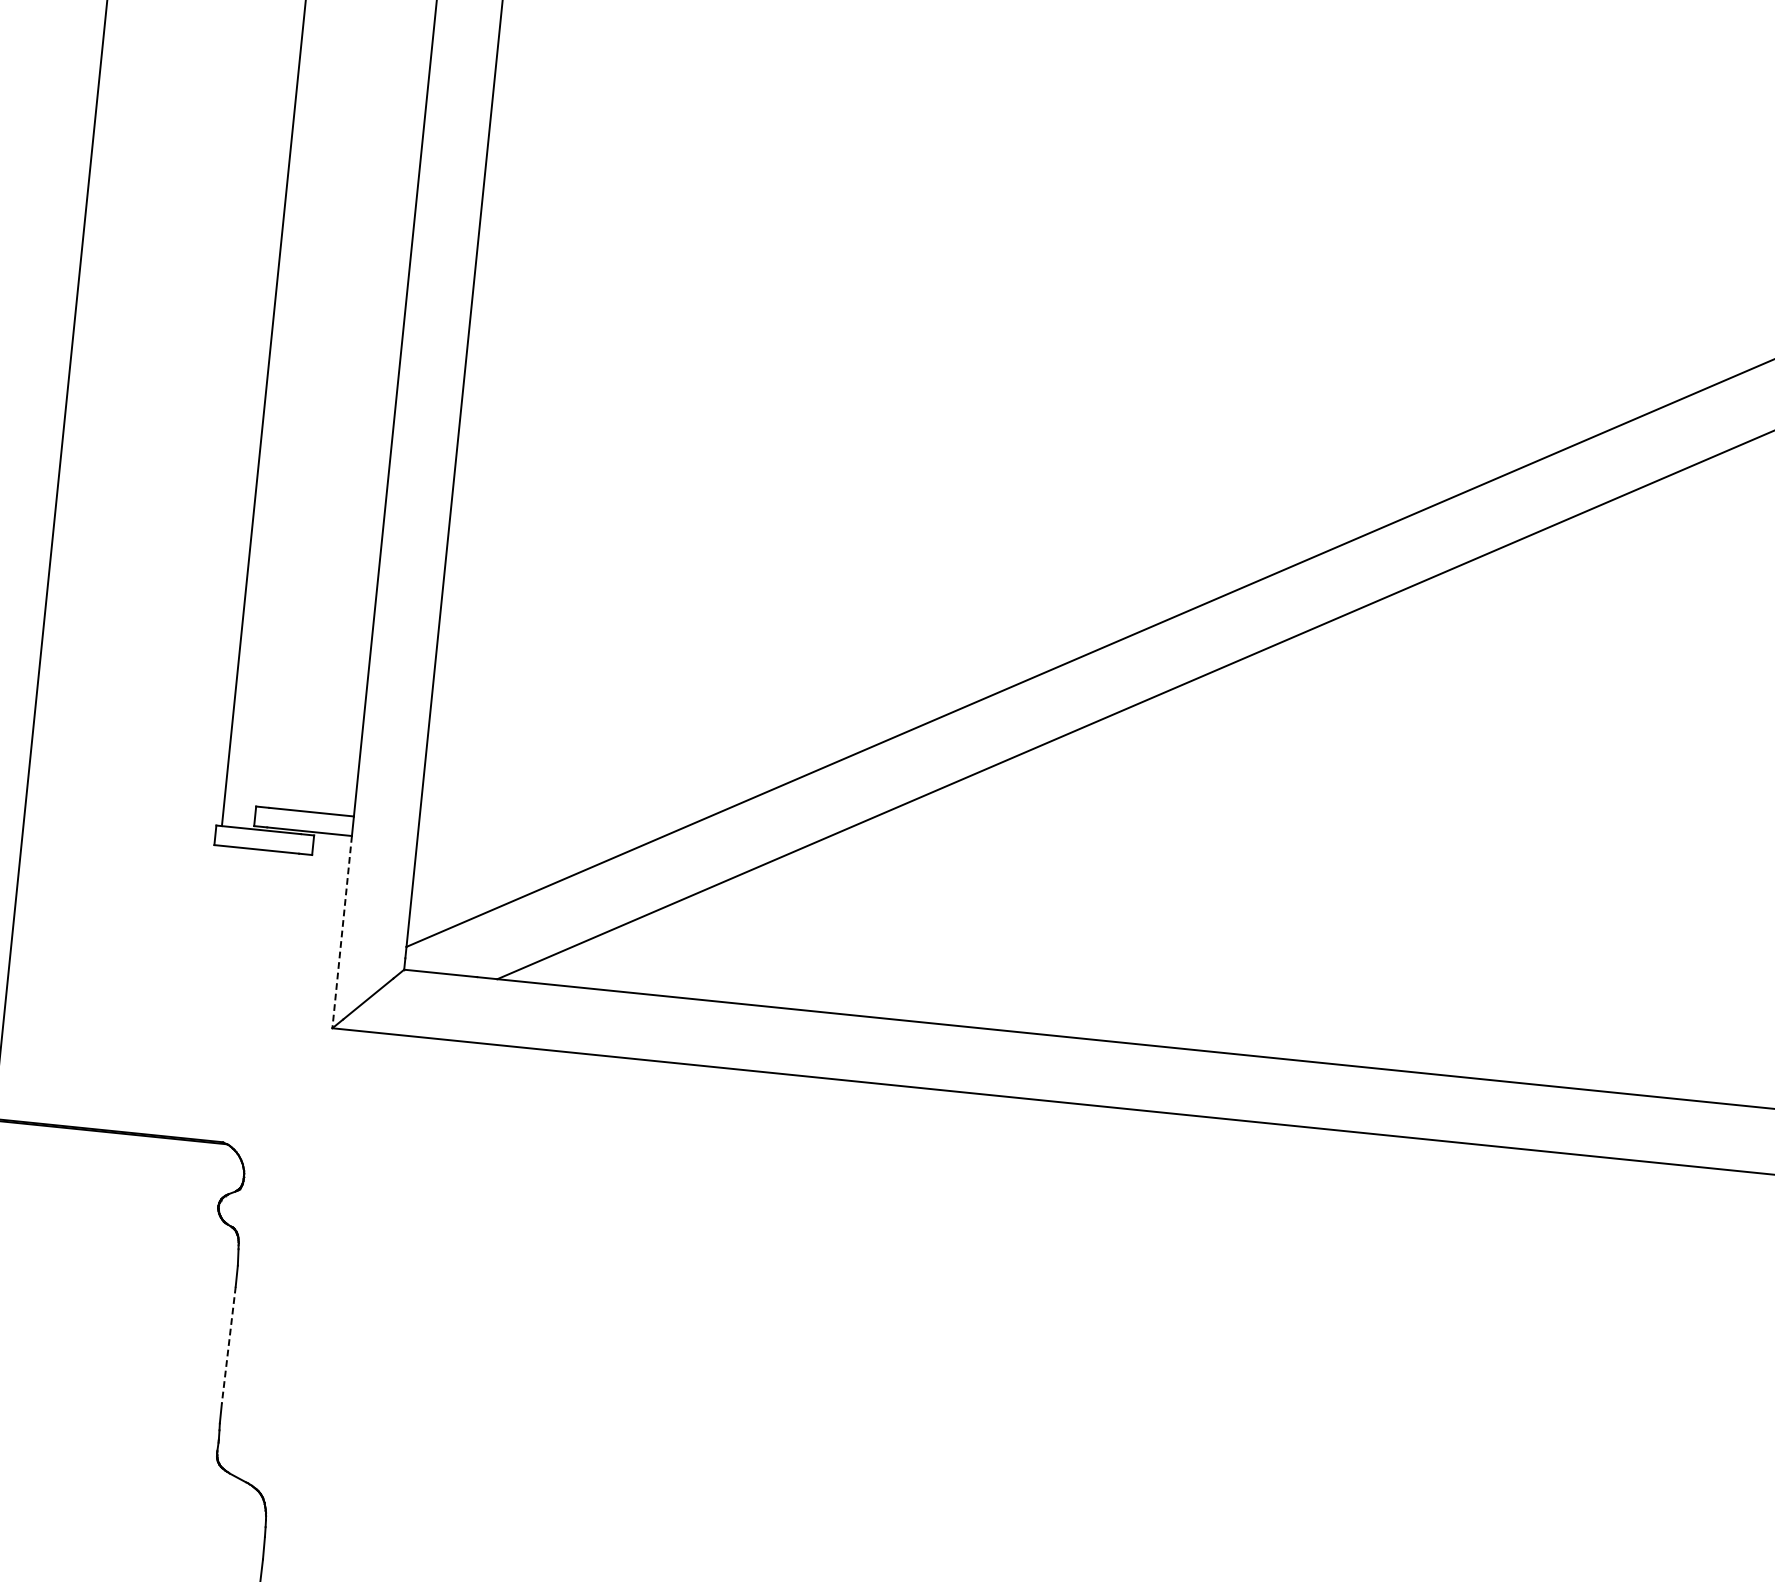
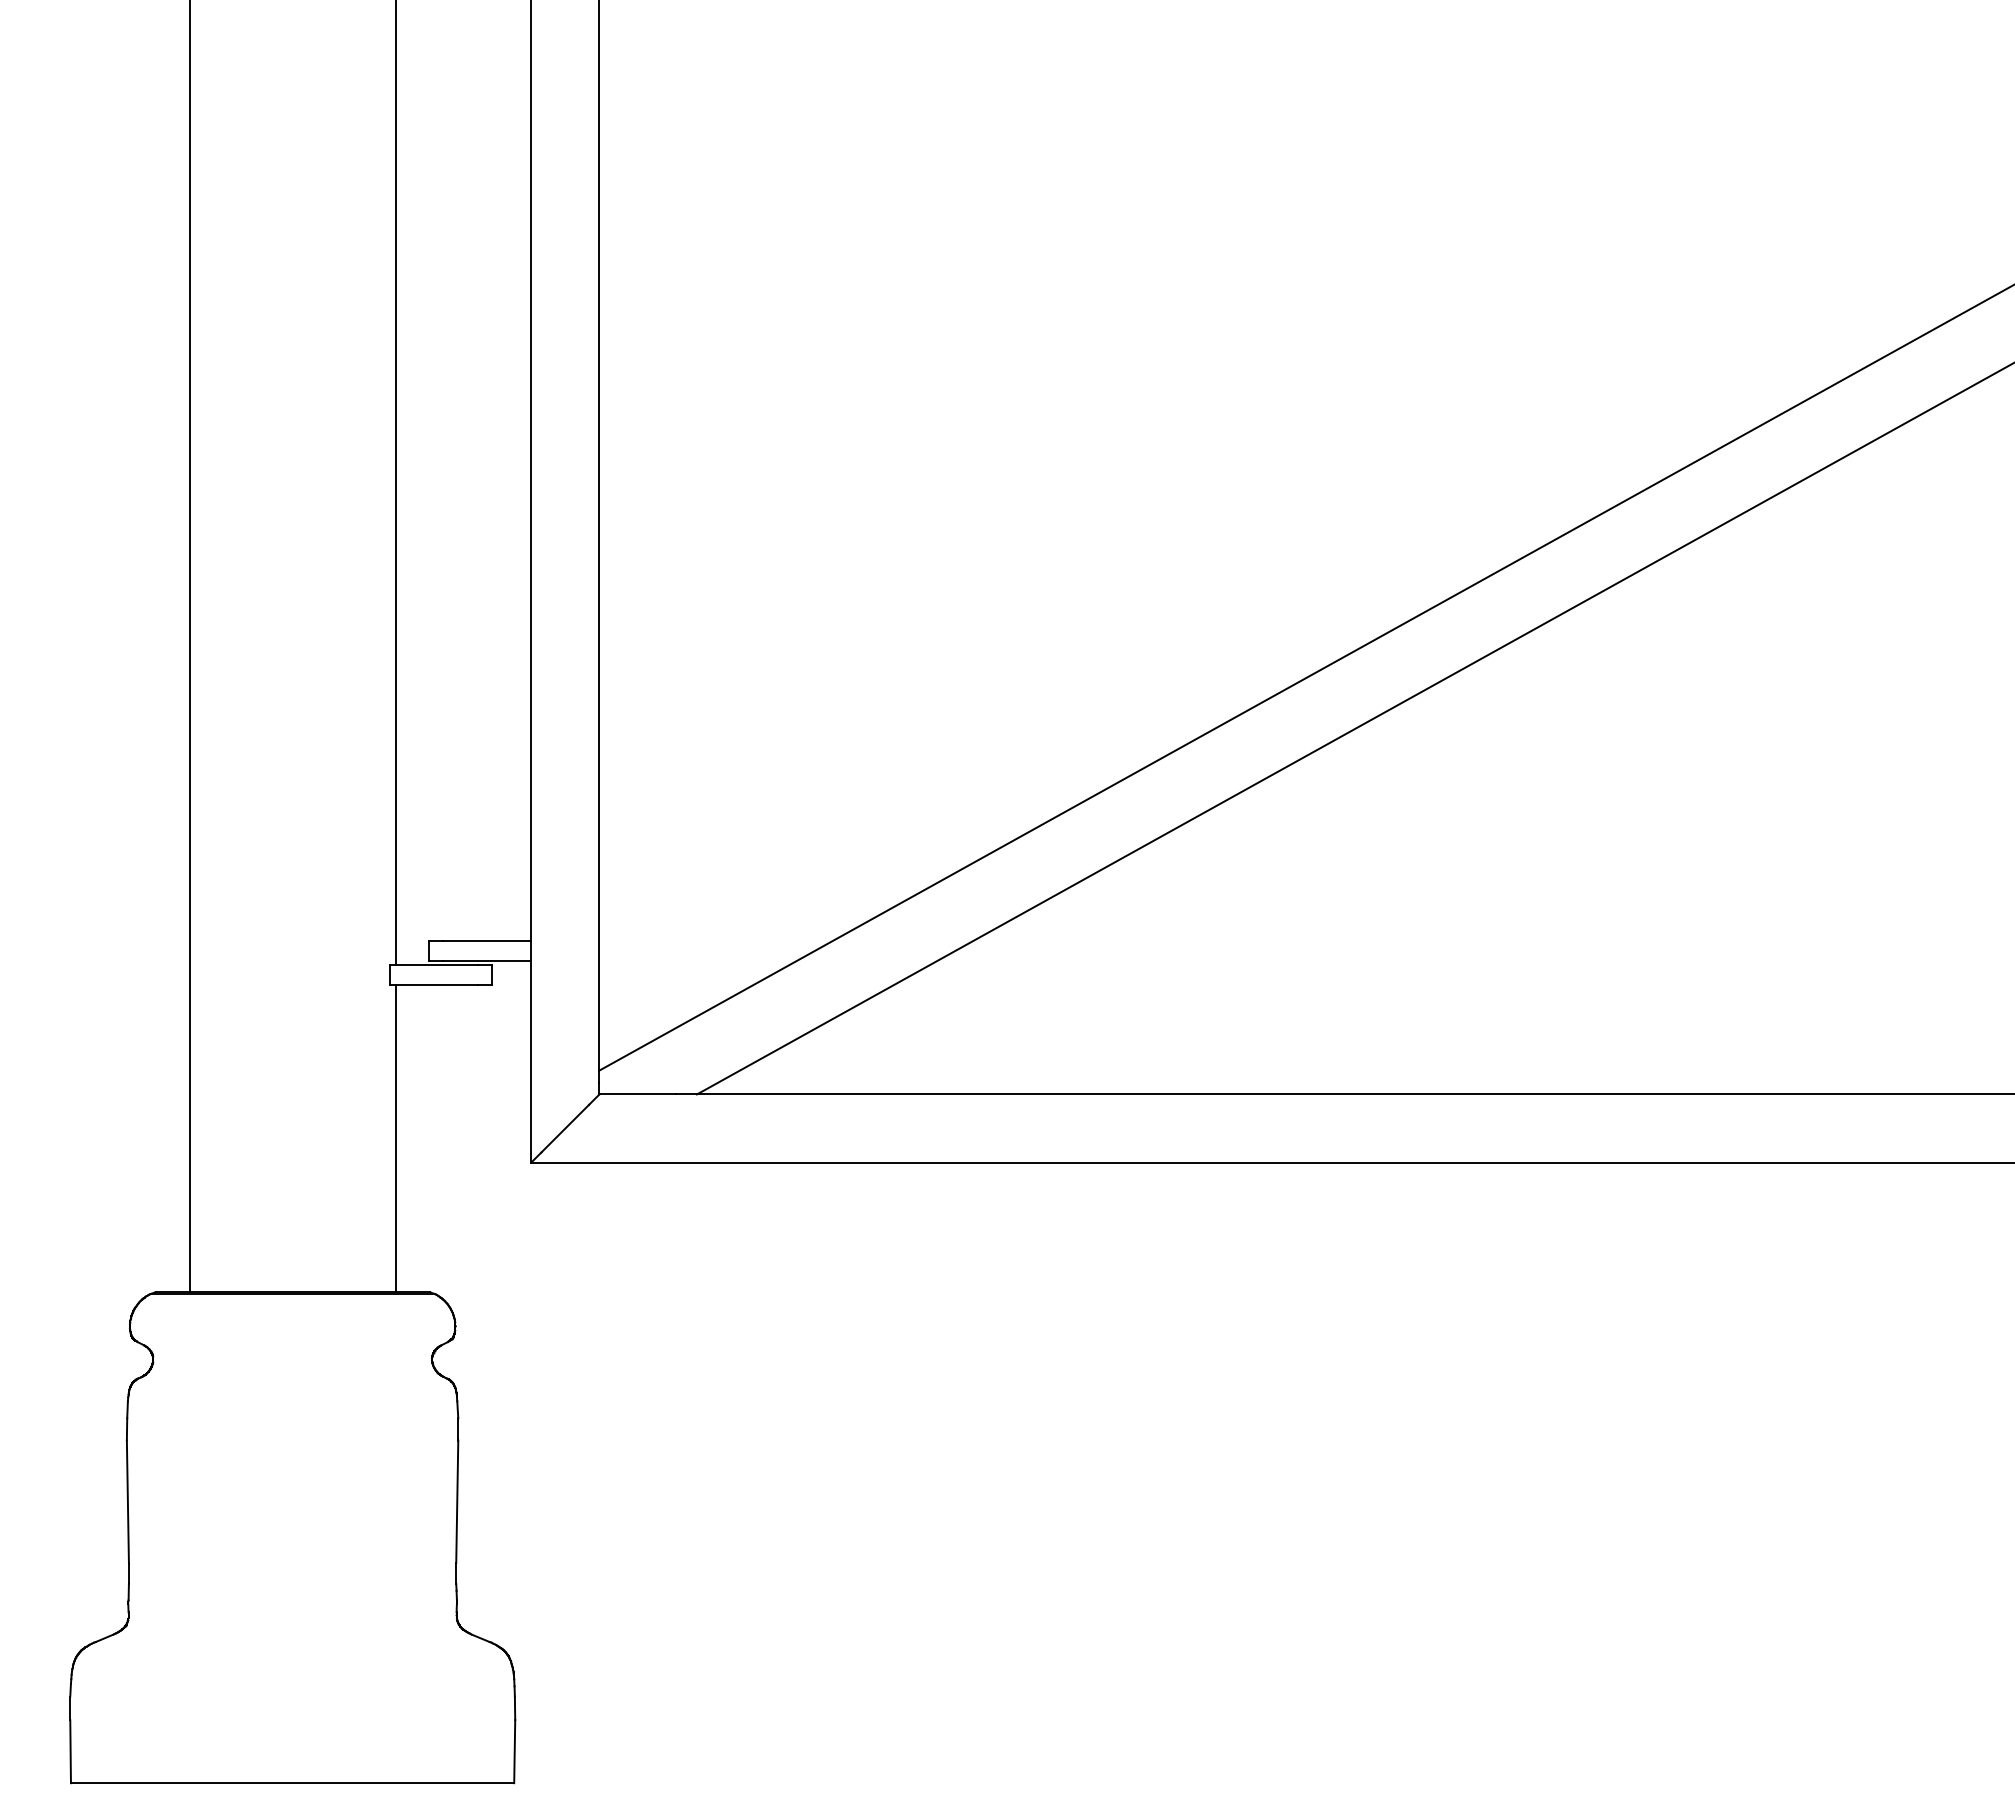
line: (342, 932) -> (531, 1062), dashed -> solid
line: (205, 992) -> (395, 1138), added
line: (228, 1345) -> (457, 1502), dashed -> solid

